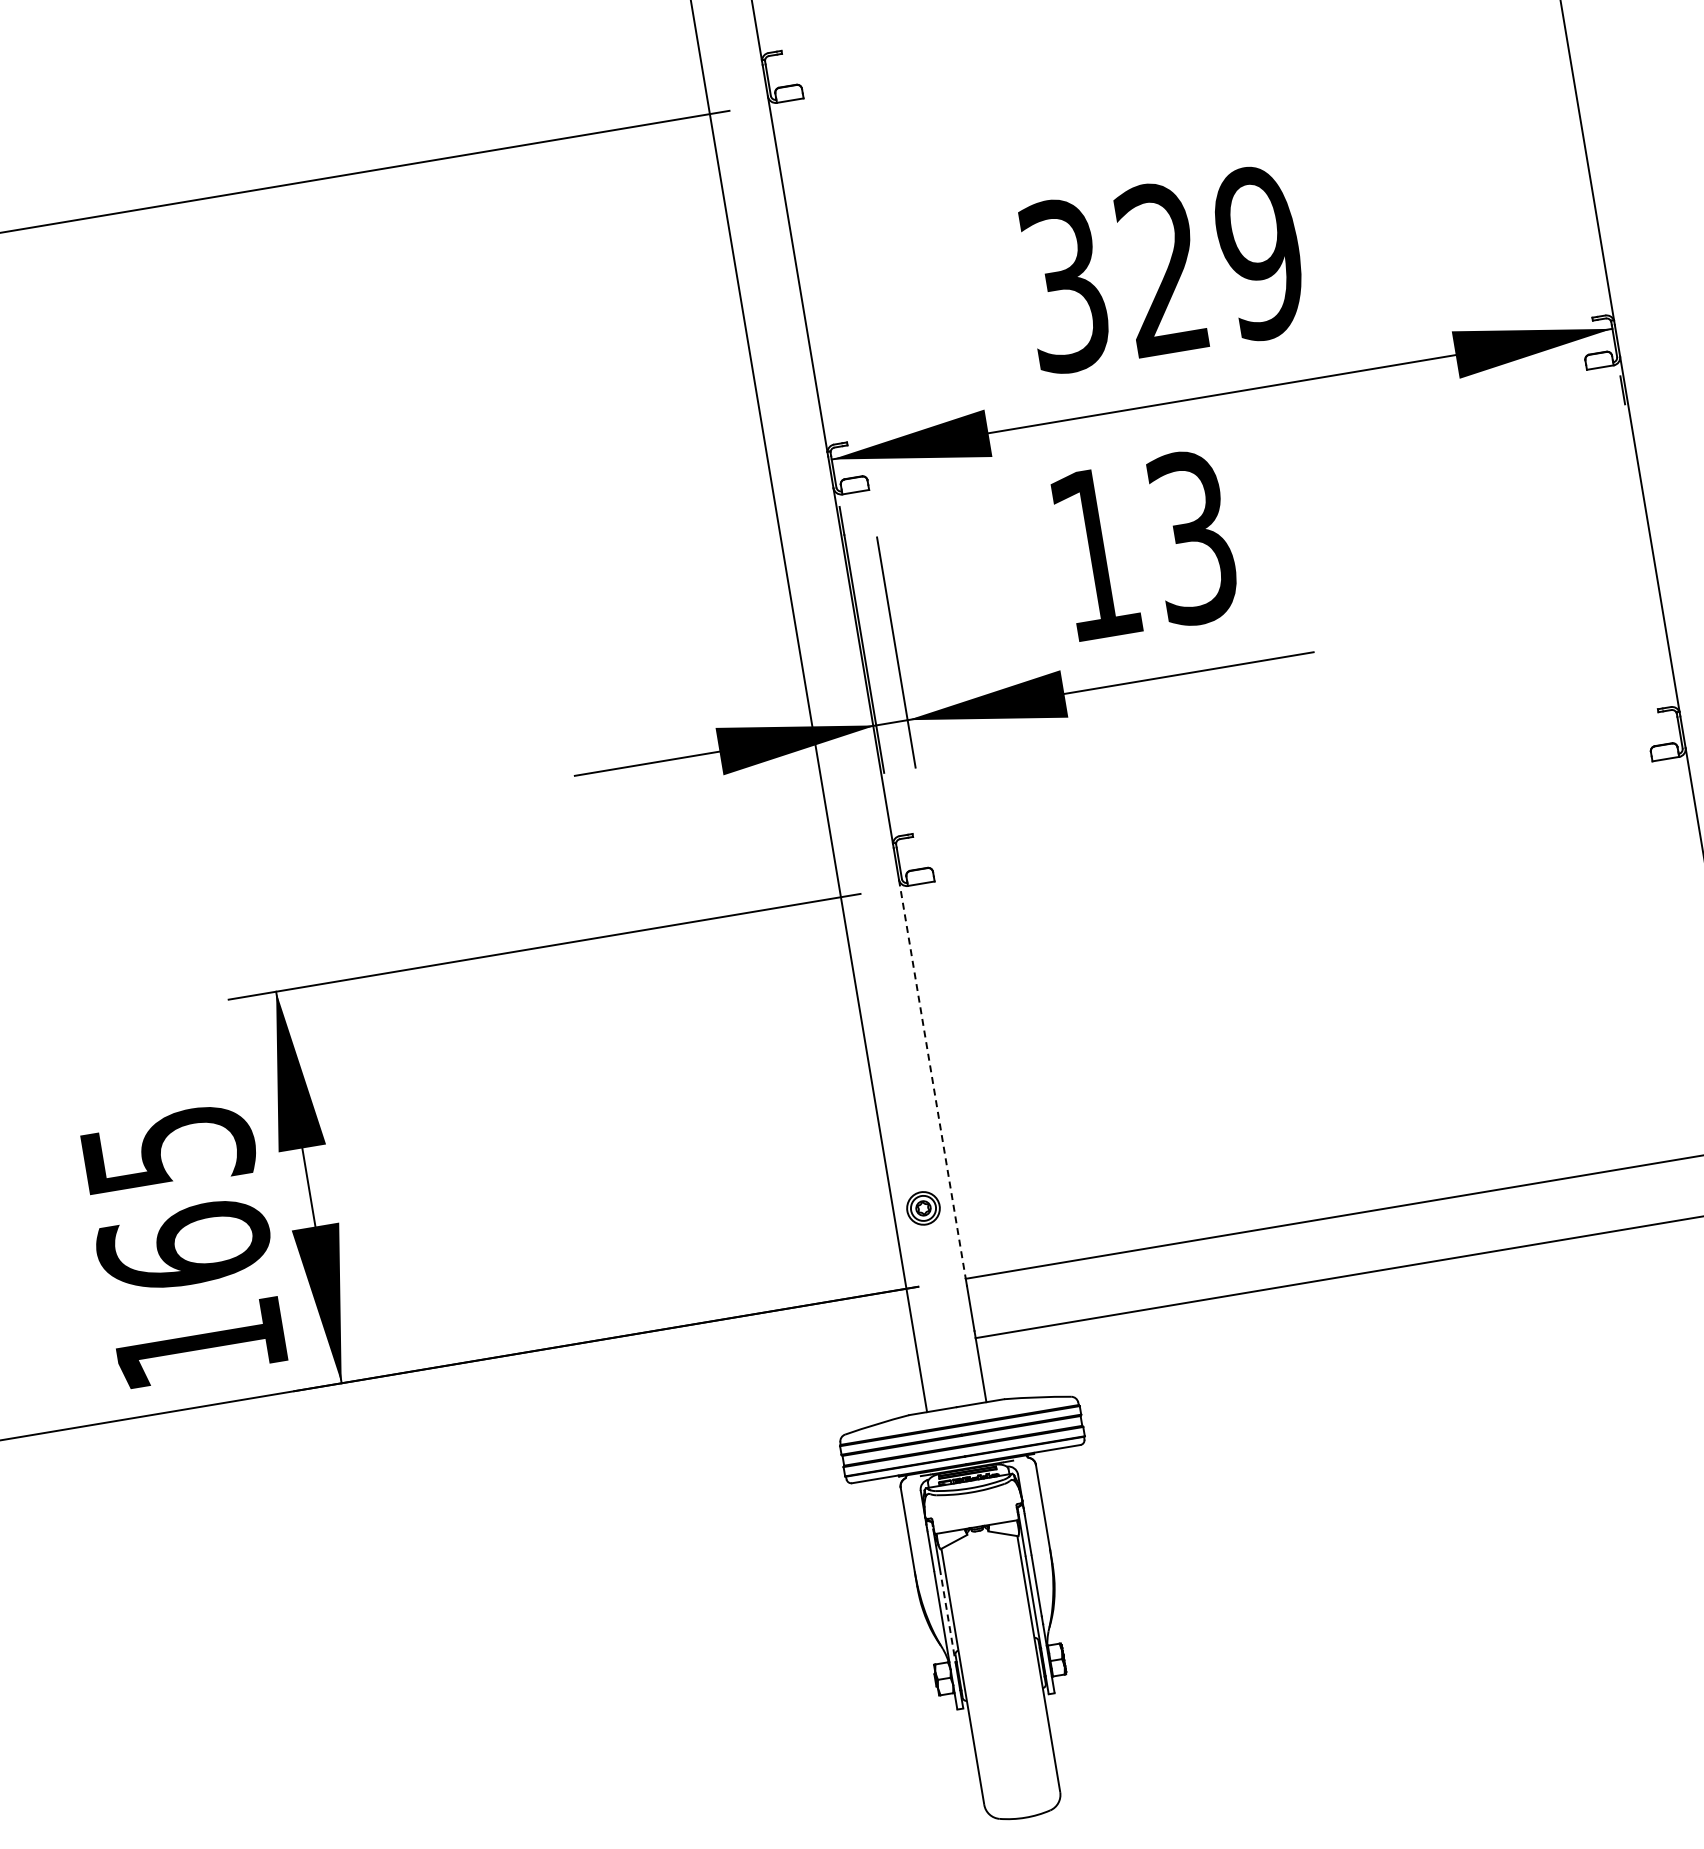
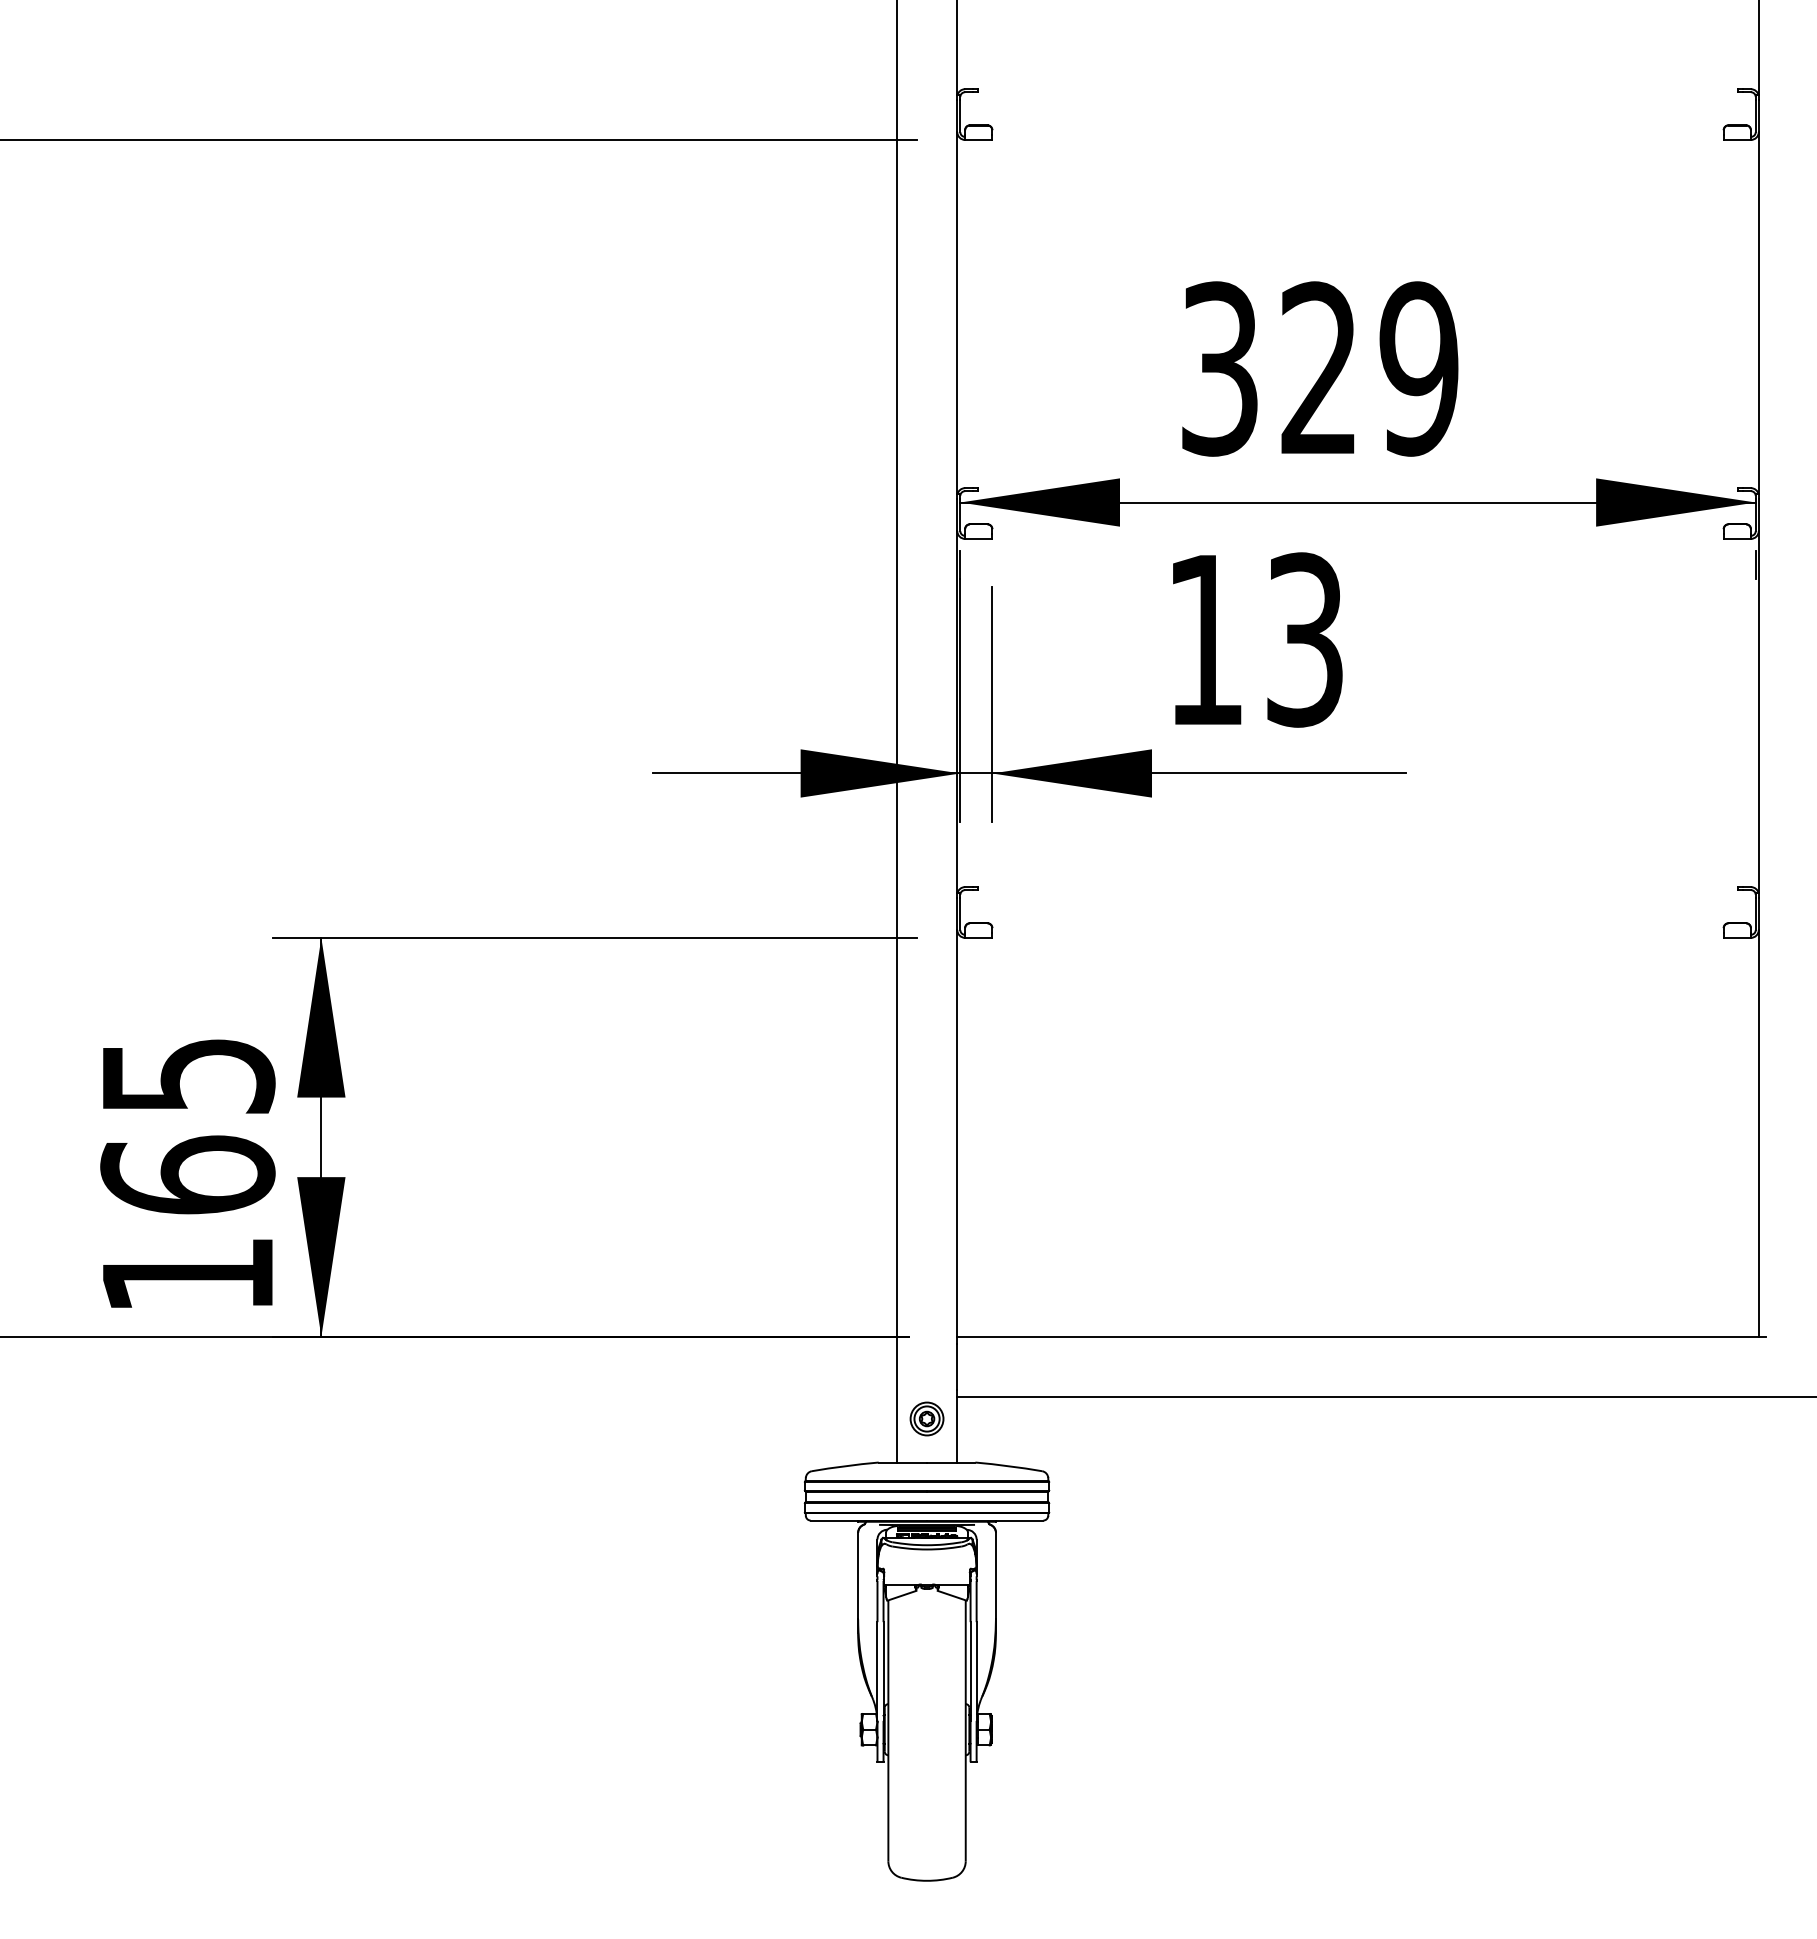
line: (932, 1079) -> (957, 1133), dashed -> solid
part: (922, 1207) -> (926, 1418), moved
line: (948, 1619) -> (883, 1671), dashed -> solid

